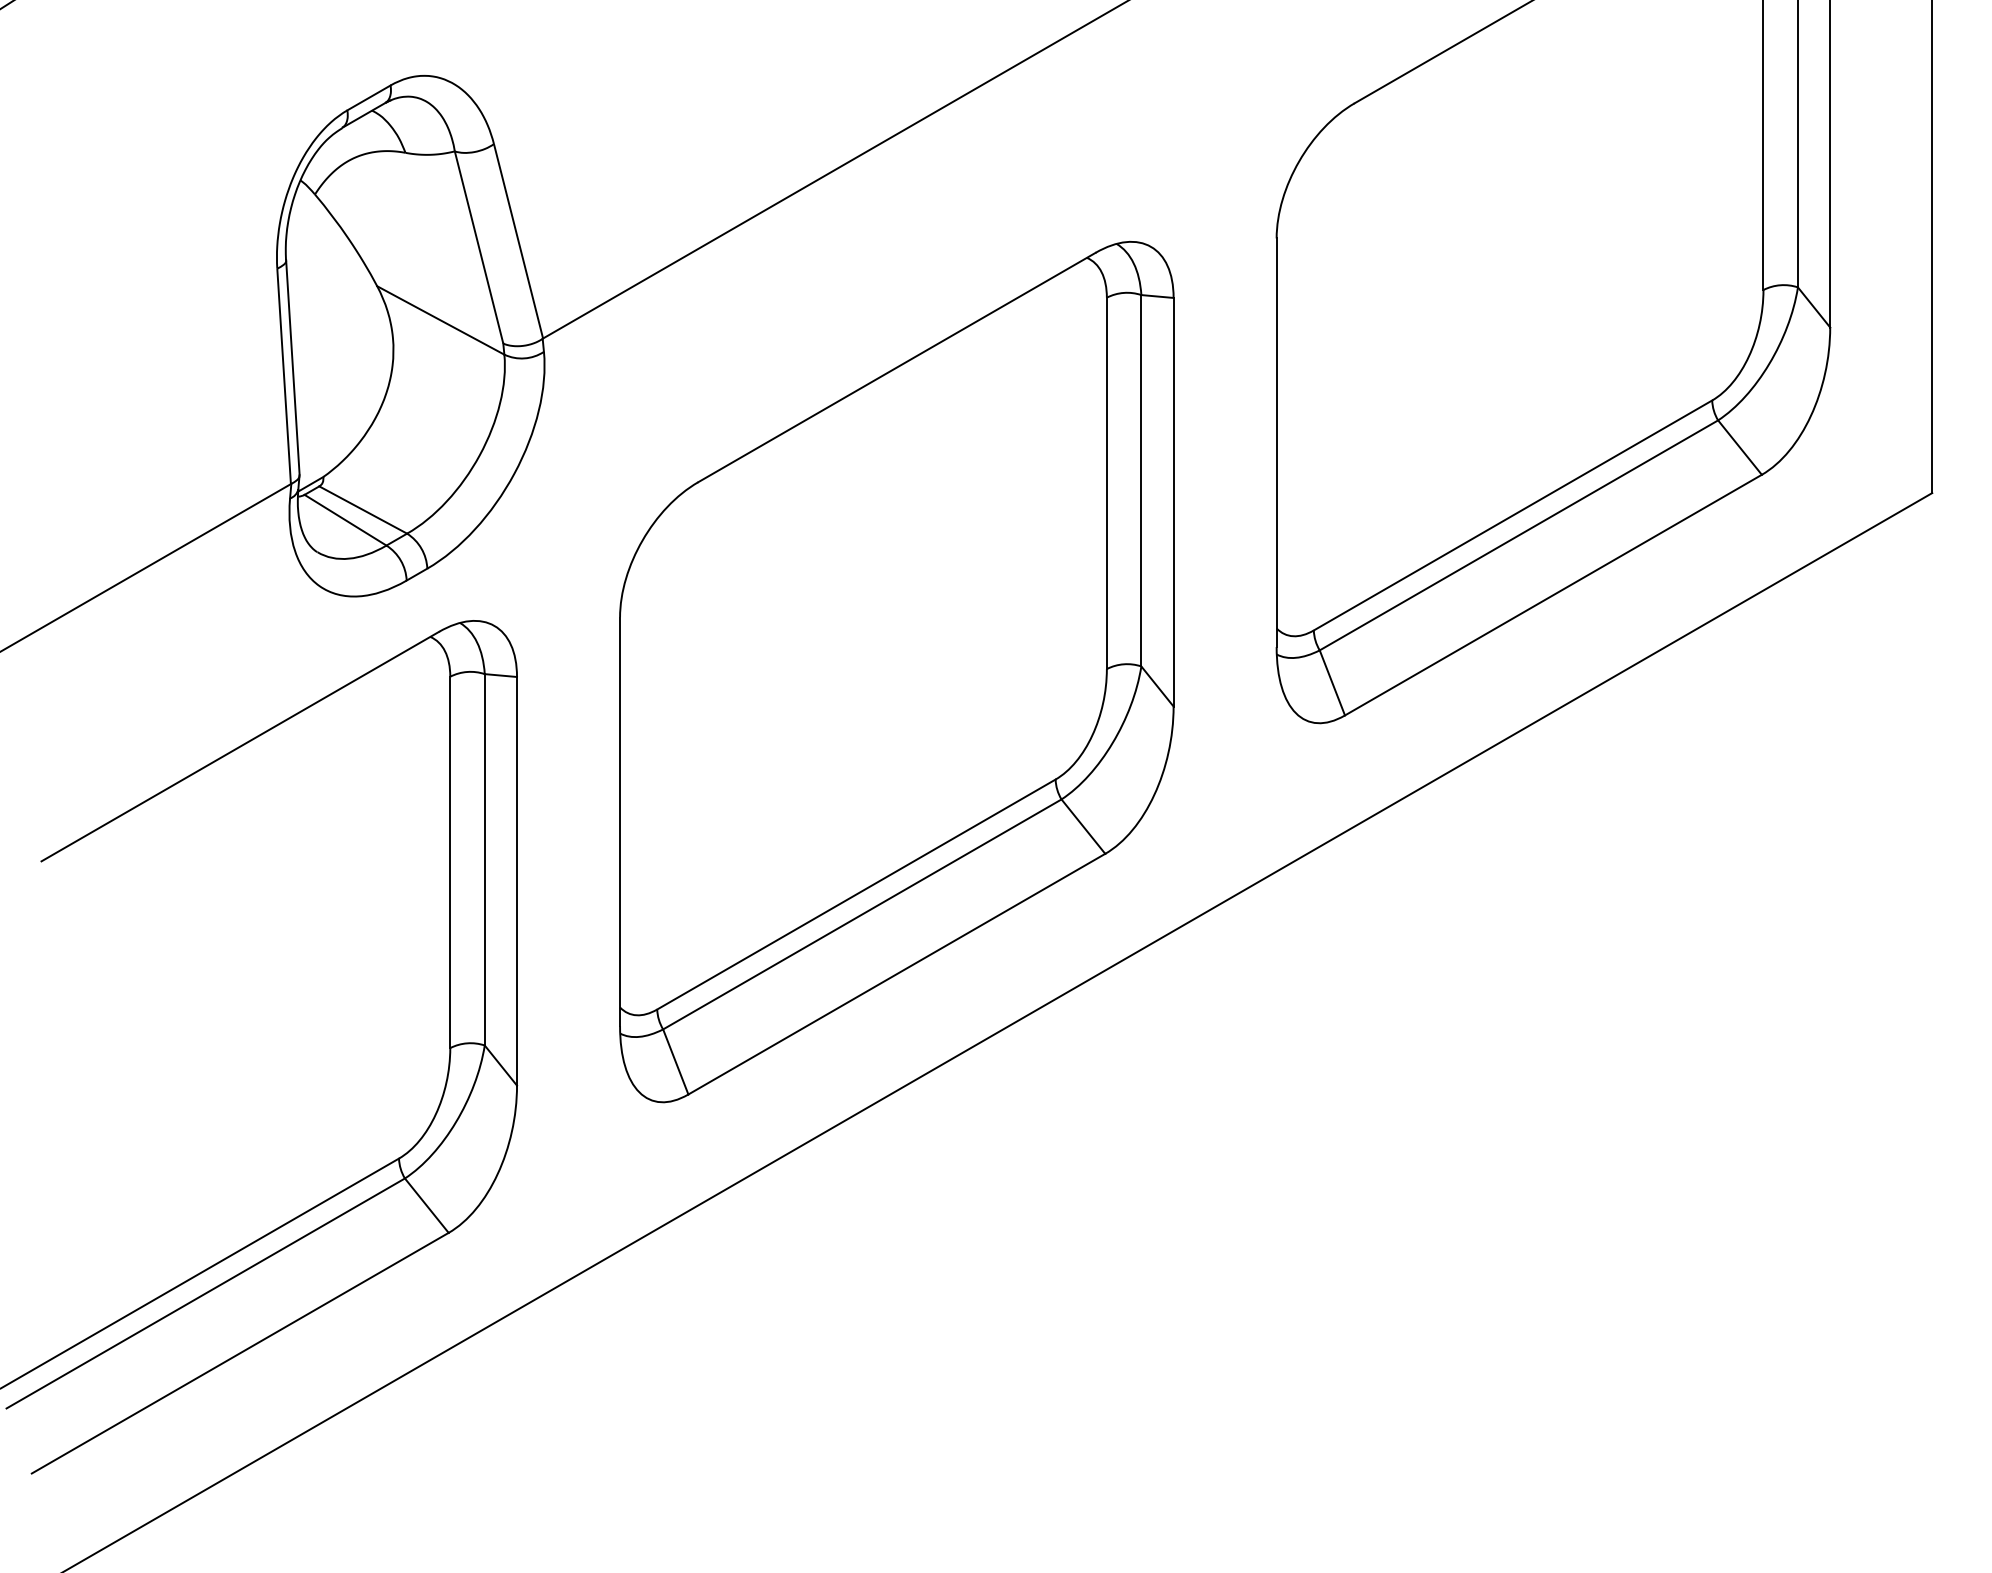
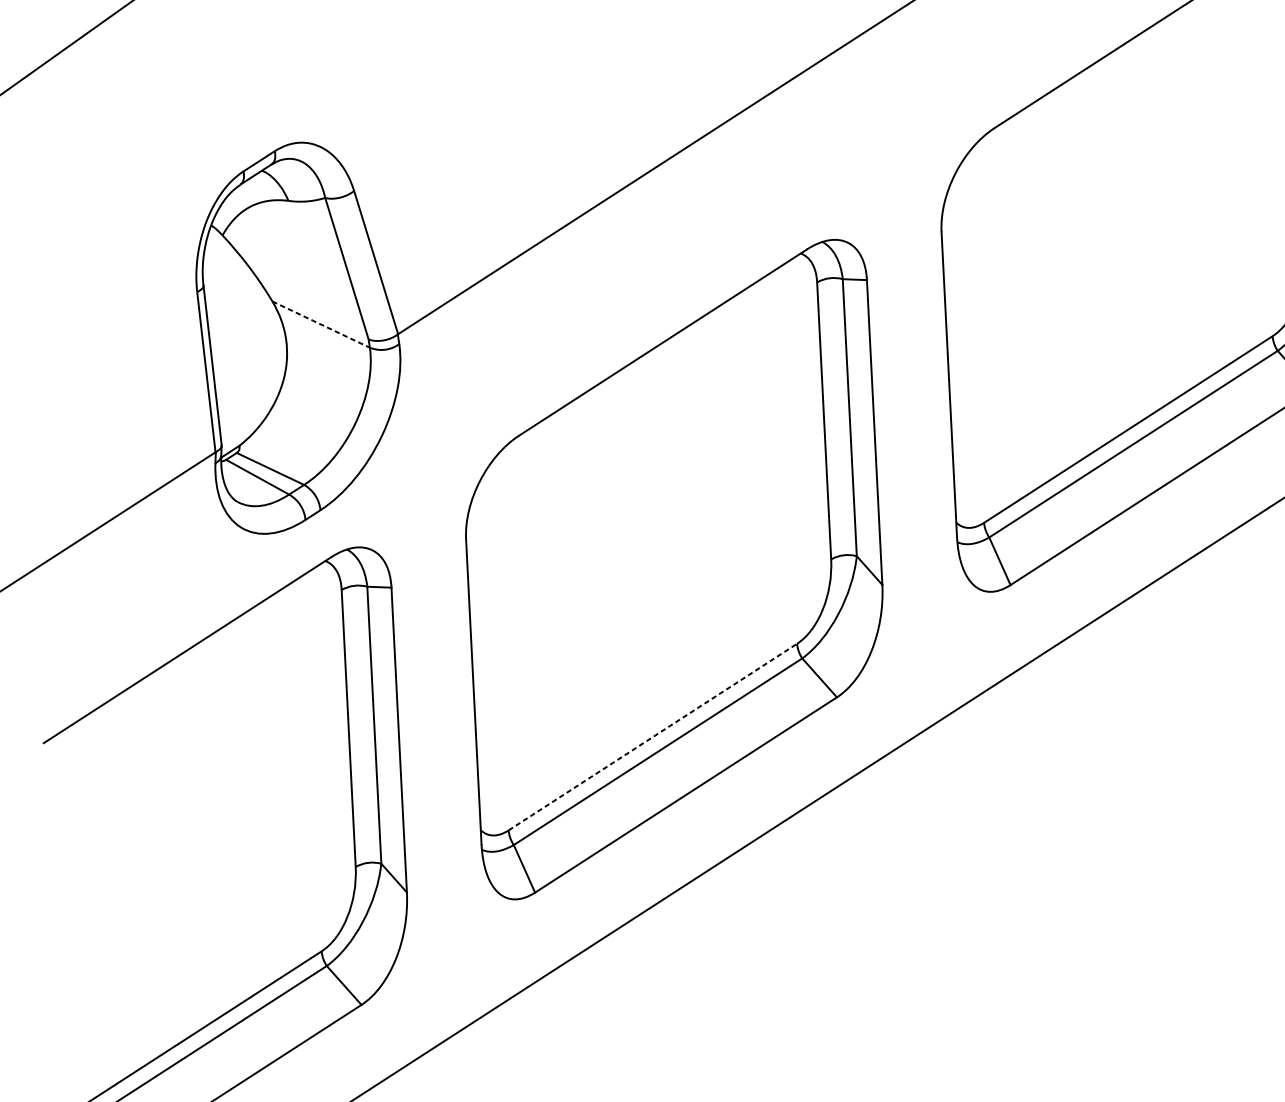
line: (441, 320) -> (321, 324), solid -> dashed
line: (856, 894) -> (652, 737), solid -> dashed

